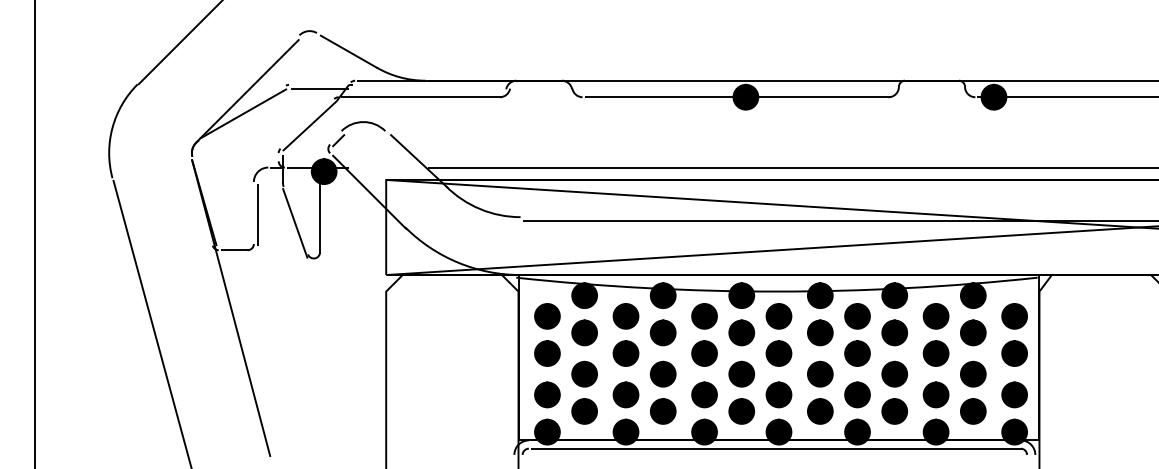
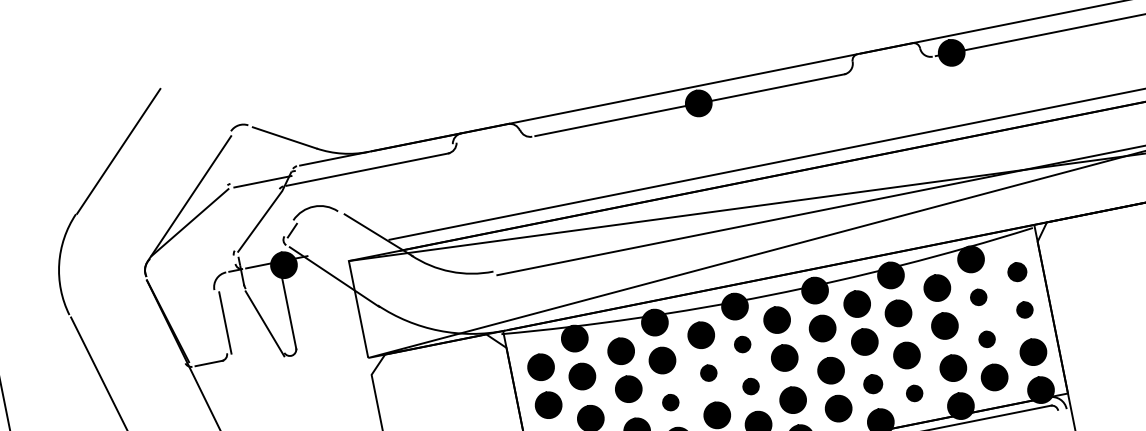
part: (1014, 316) -> (1017, 272), size x0.7
part: (741, 332) -> (742, 344), size x0.6
part: (973, 332) -> (978, 296), size x0.6
part: (704, 353) -> (708, 373), size x0.6
part: (1014, 353) -> (1024, 309), size x0.6
part: (662, 373) -> (670, 402), size x0.6
part: (741, 373) -> (750, 385), size x0.6
part: (973, 373) -> (987, 338), size x0.6
part: (857, 394) -> (873, 383), size x0.7
part: (894, 411) -> (914, 393), size x0.6

